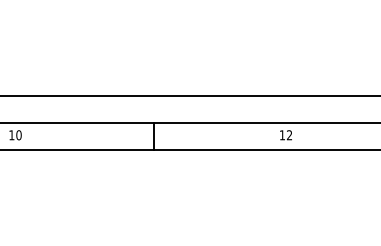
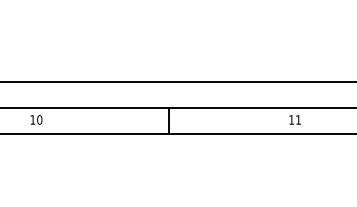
text: (288, 135) -> (297, 120), 12 -> 11

